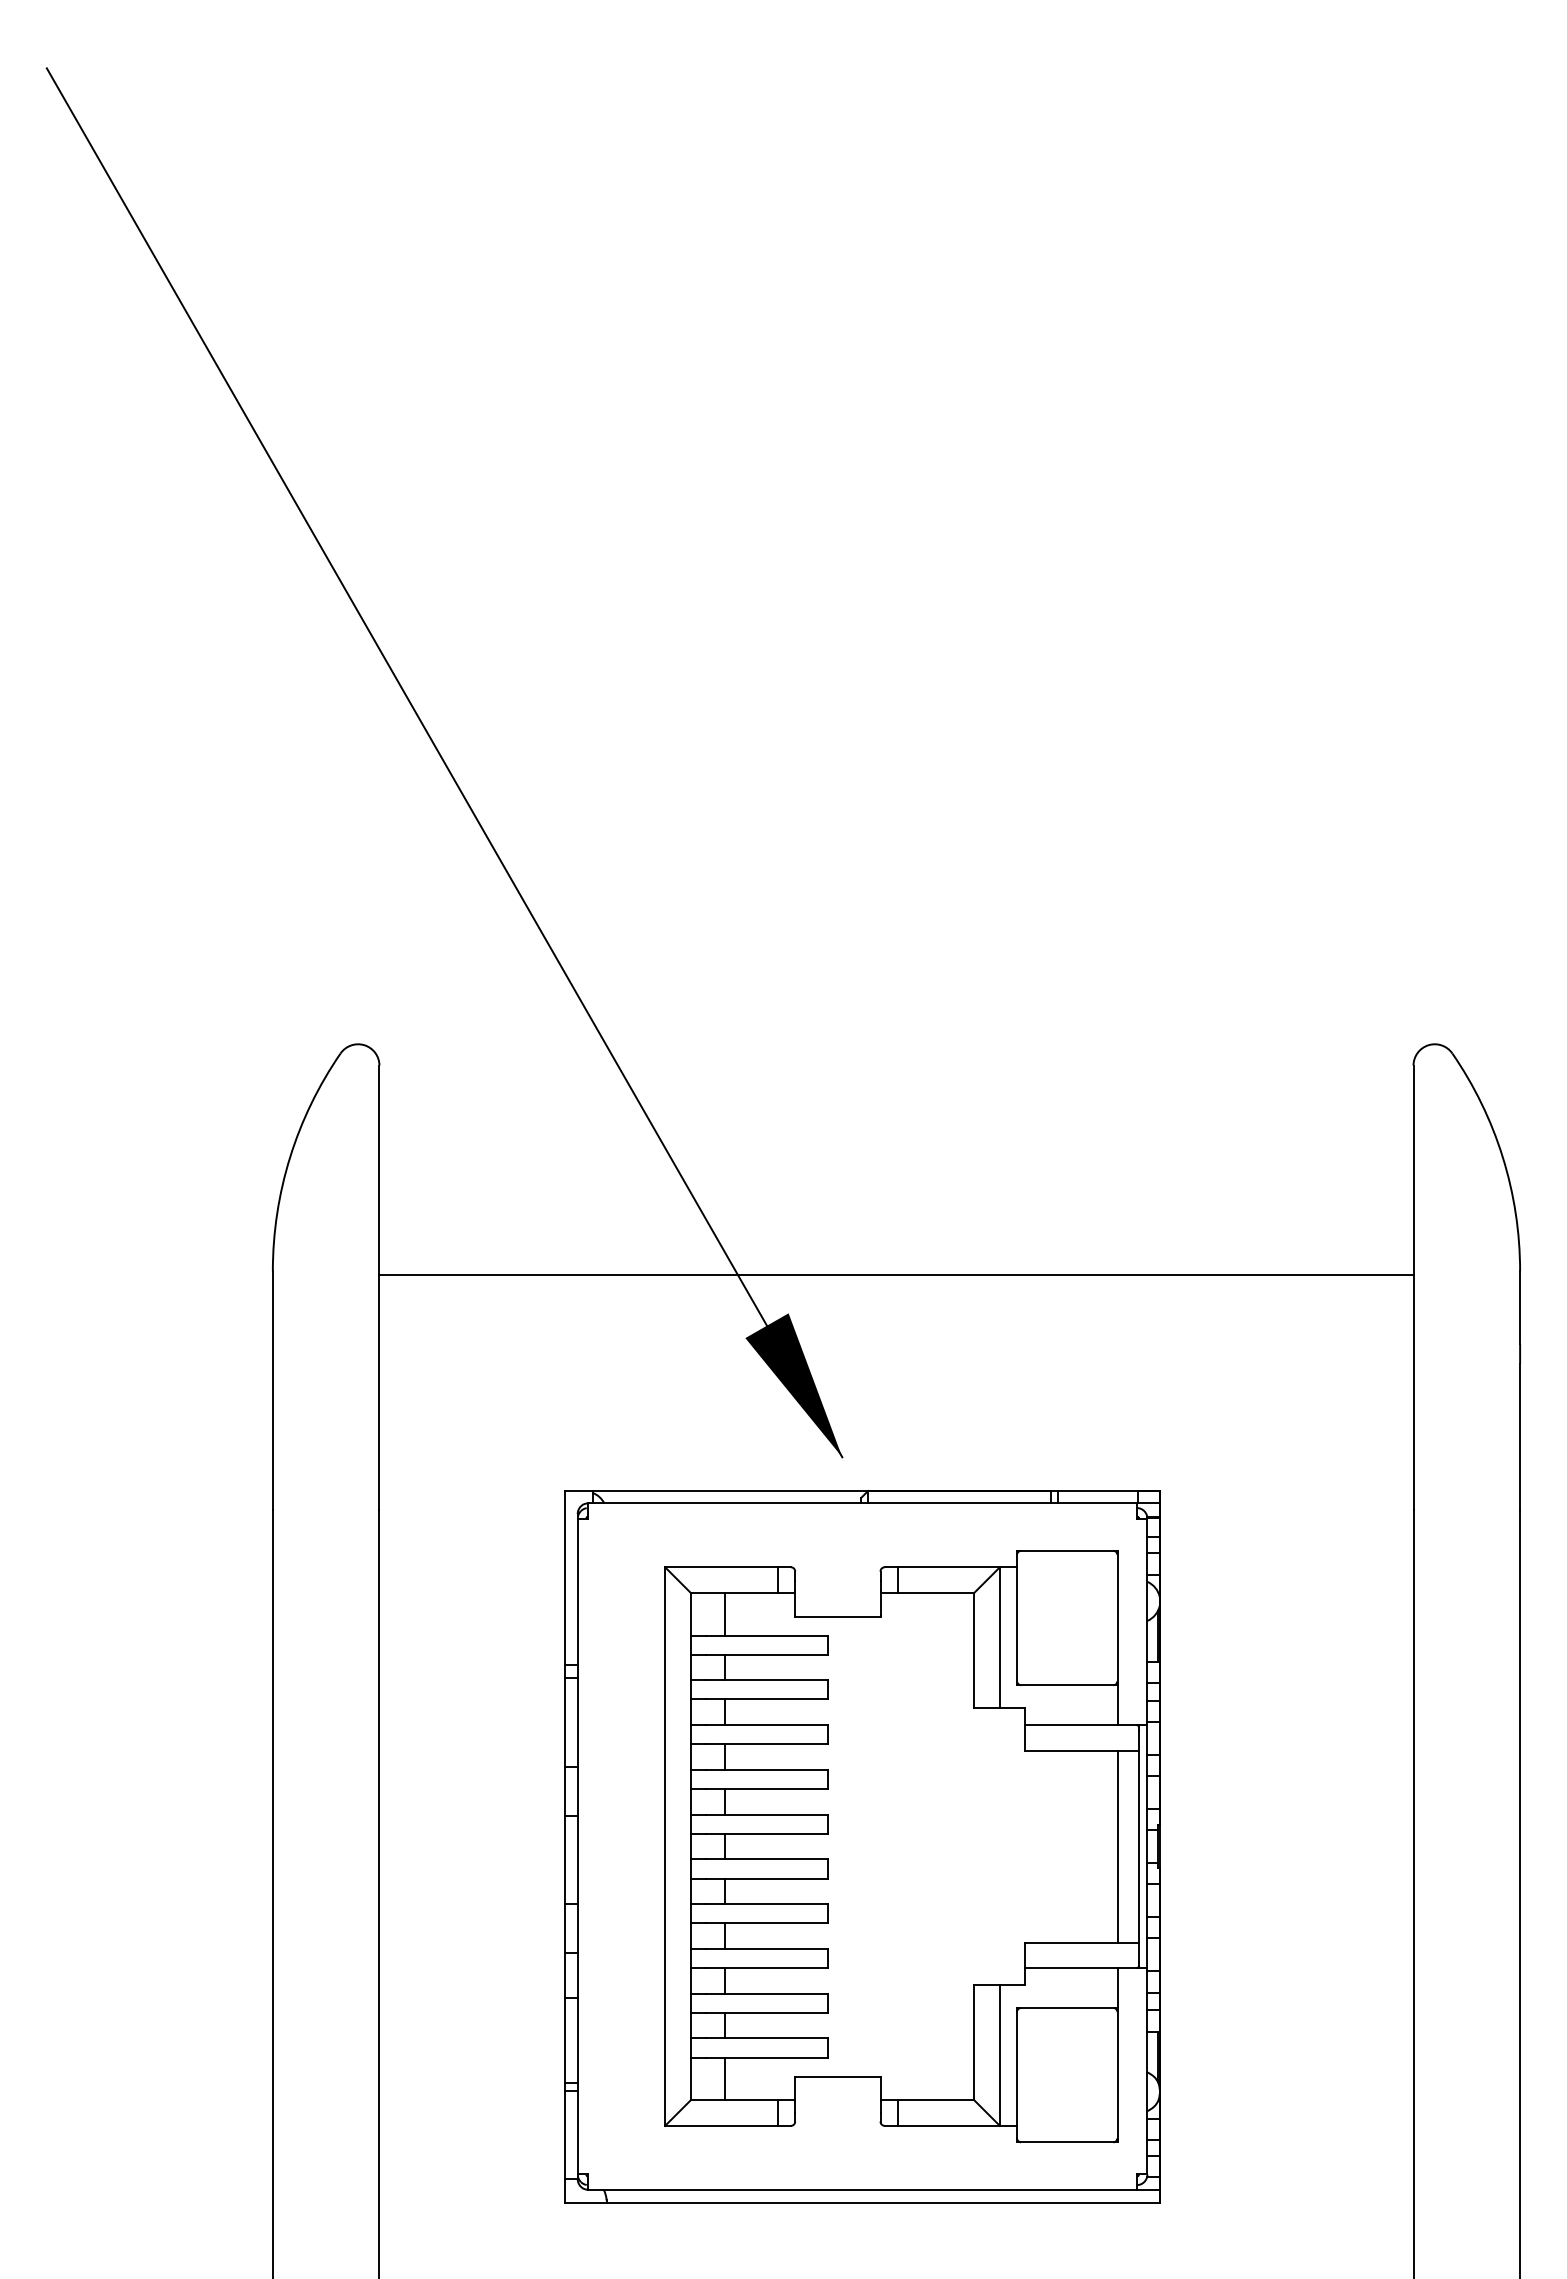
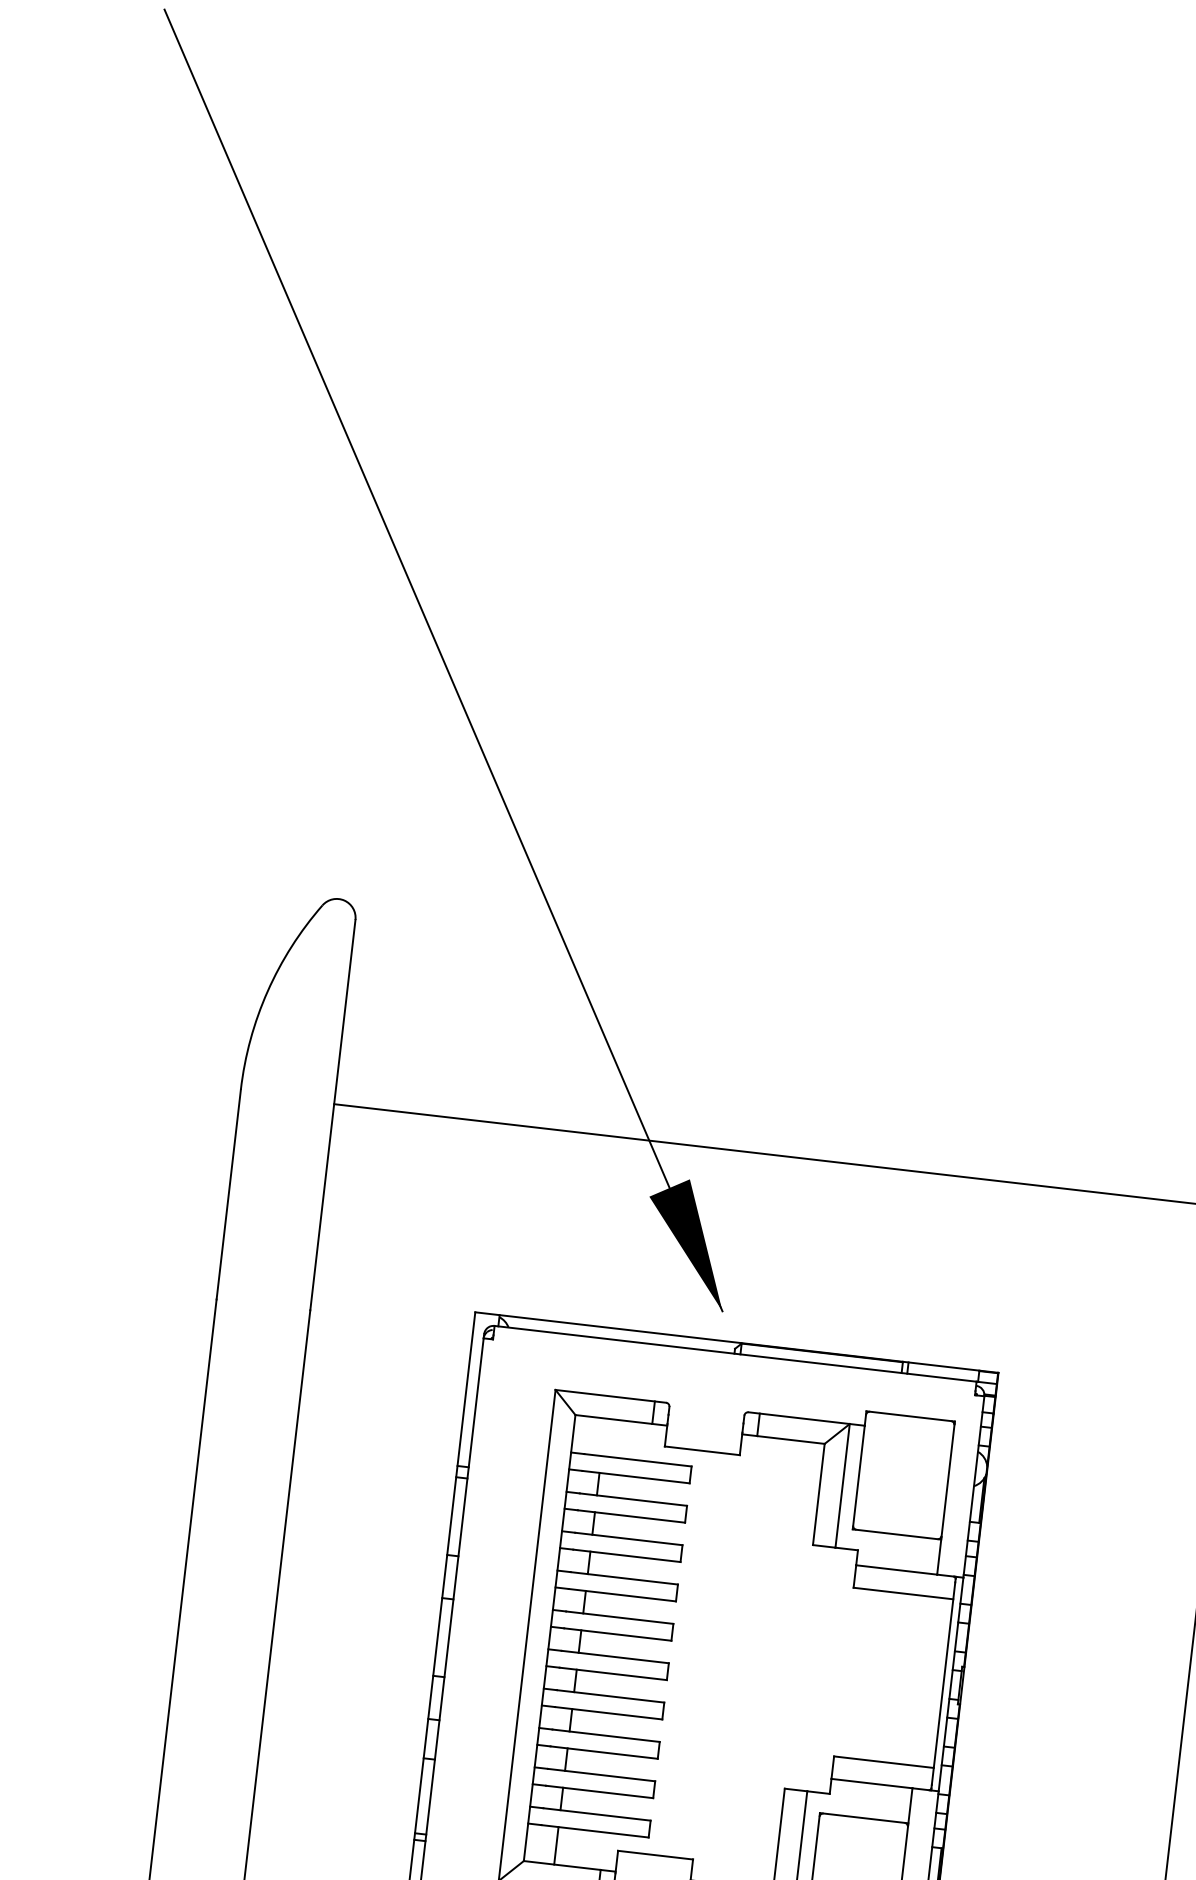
line: (725, 1613) -> (603, 1436), removed
line: (1117, 1846) -> (924, 1681), removed

